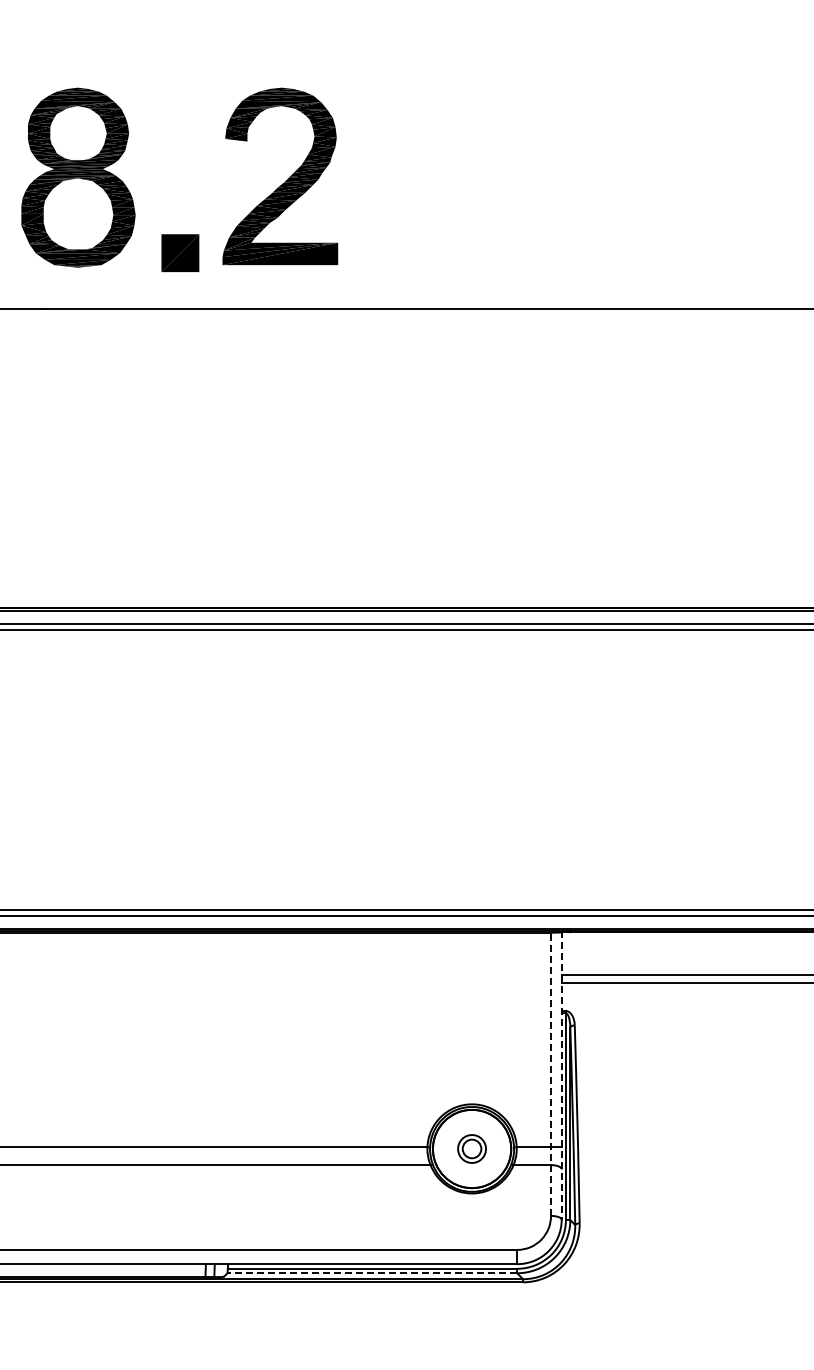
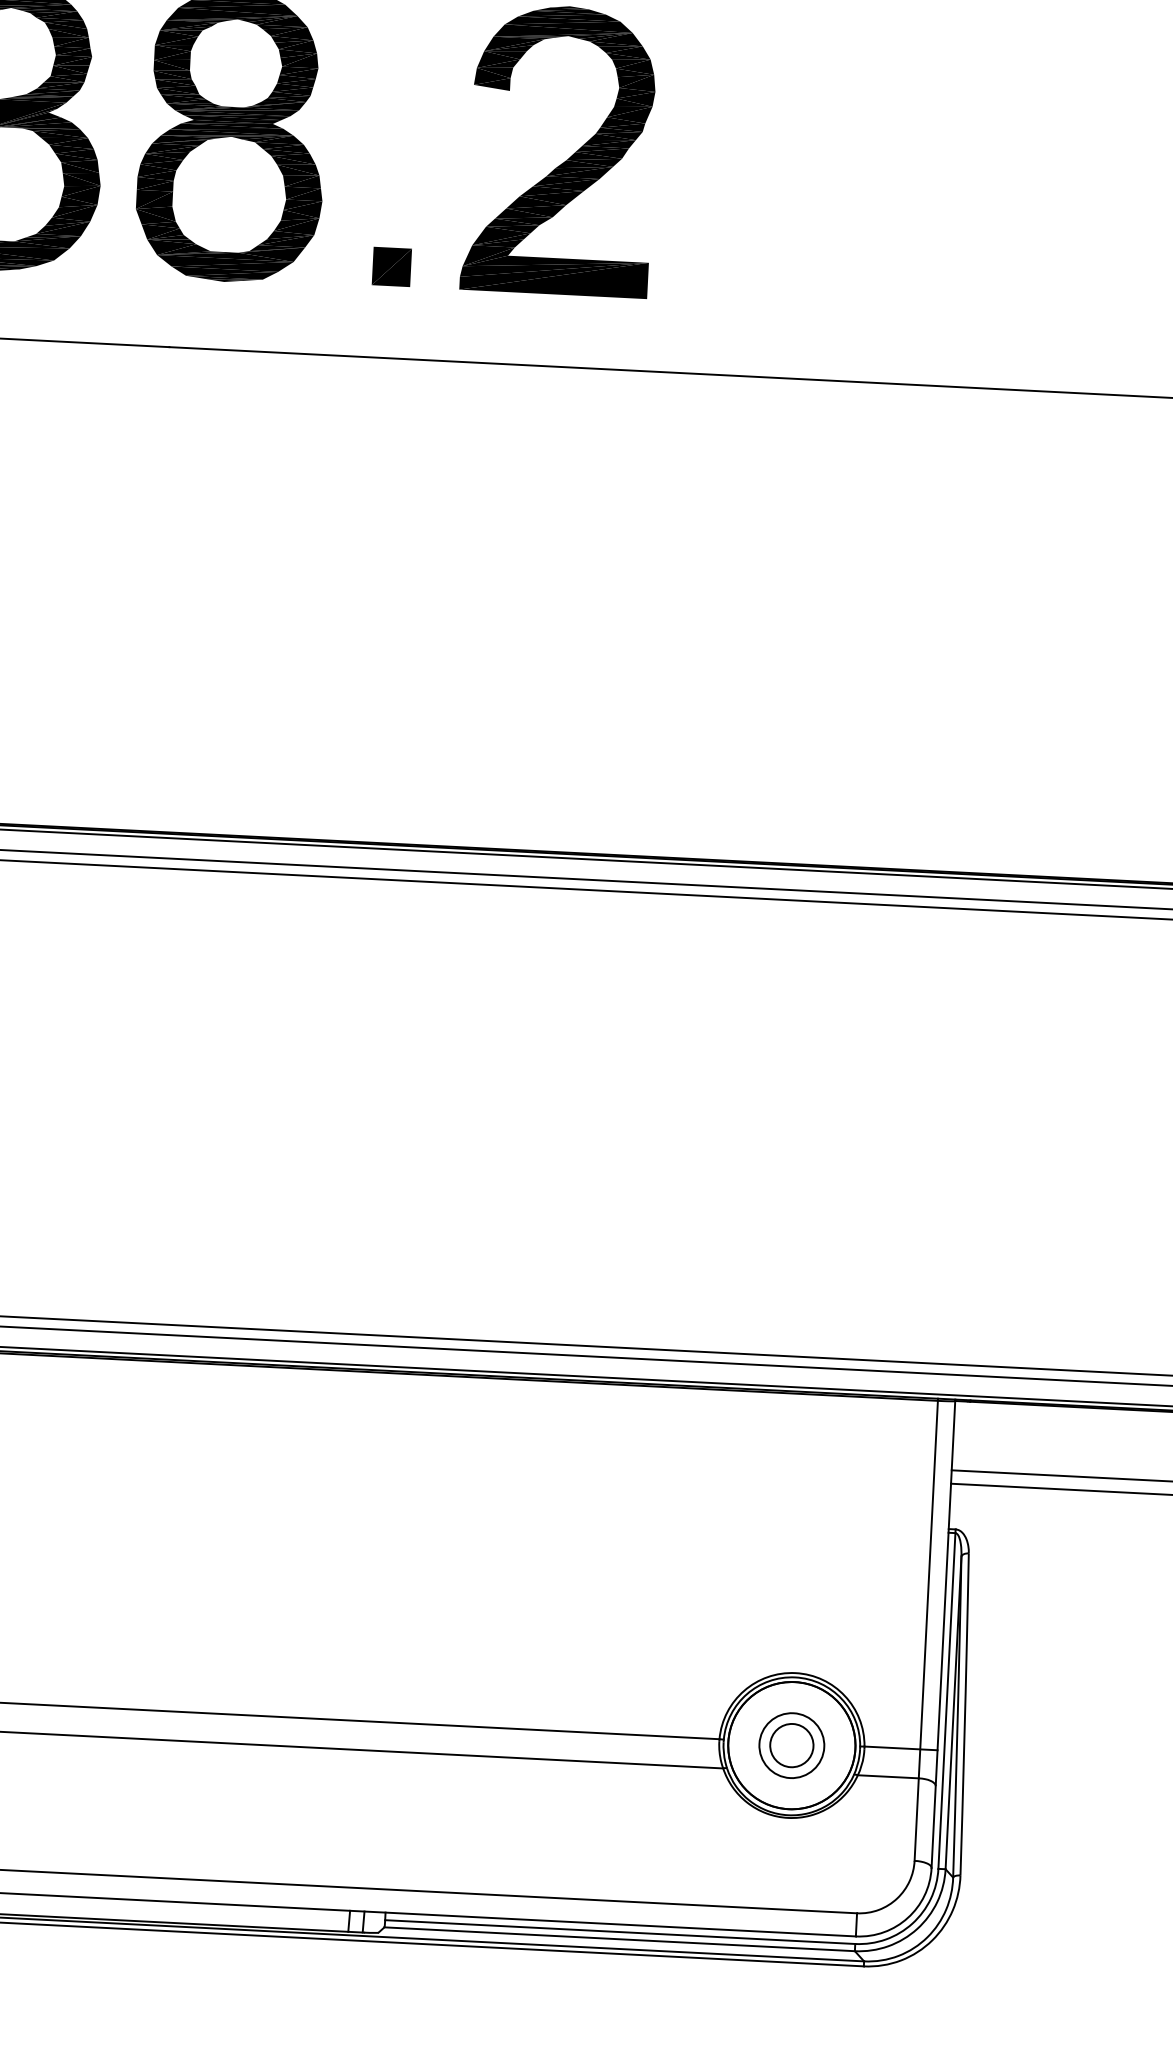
part: (180, 253) -> (391, 267), size x0.62
line: (551, 1073) -> (927, 1629), dashed -> solid
line: (561, 1076) -> (943, 1635), dashed -> solid
part: (471, 1148) -> (790, 1744), size x1.43
line: (372, 1273) -> (619, 1939), dashed -> solid

